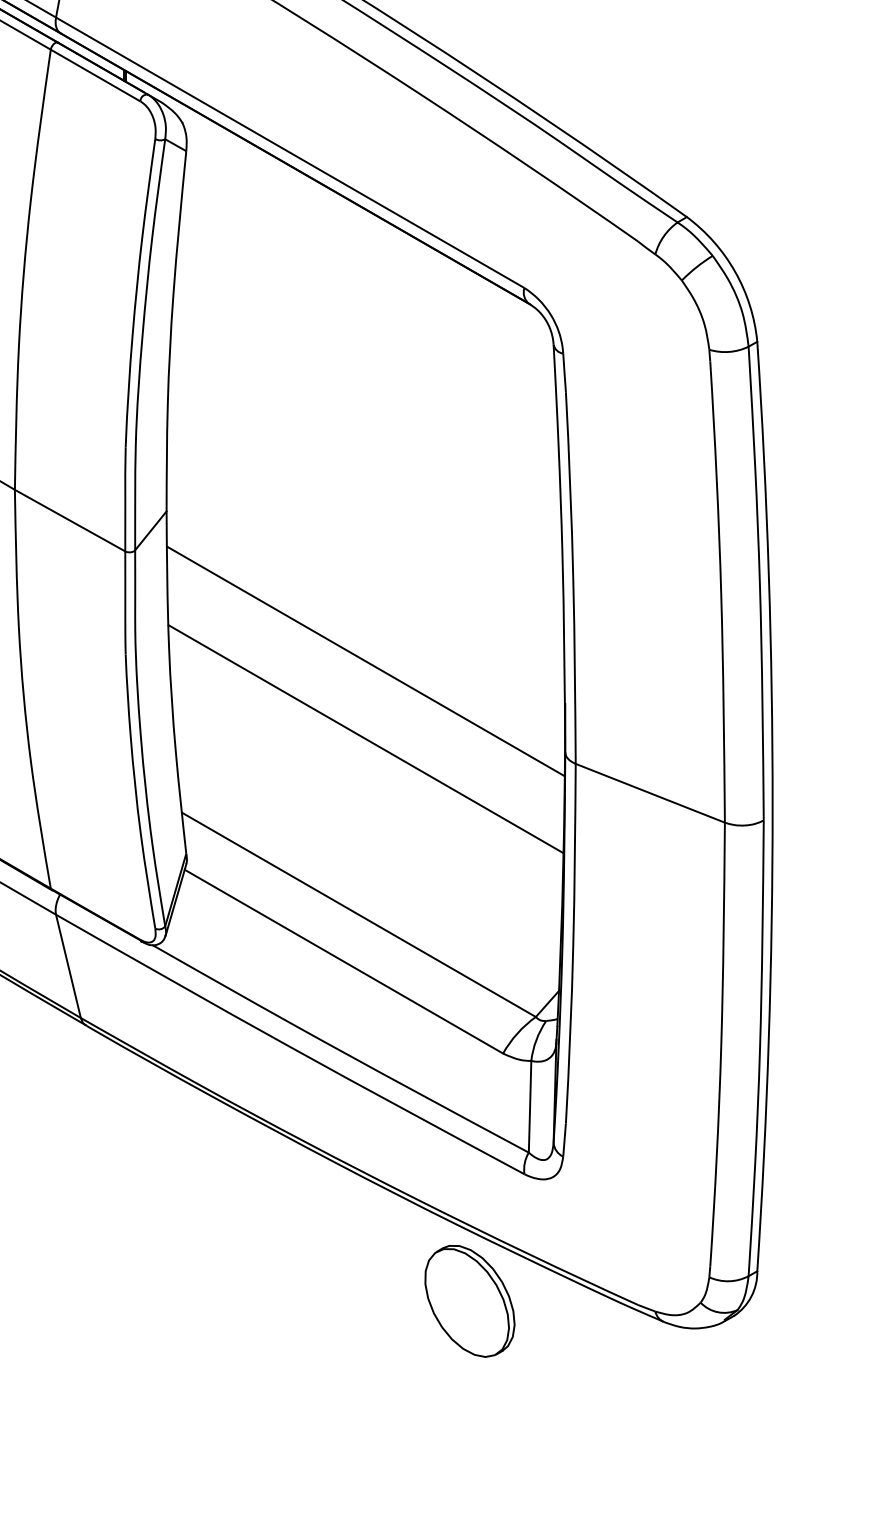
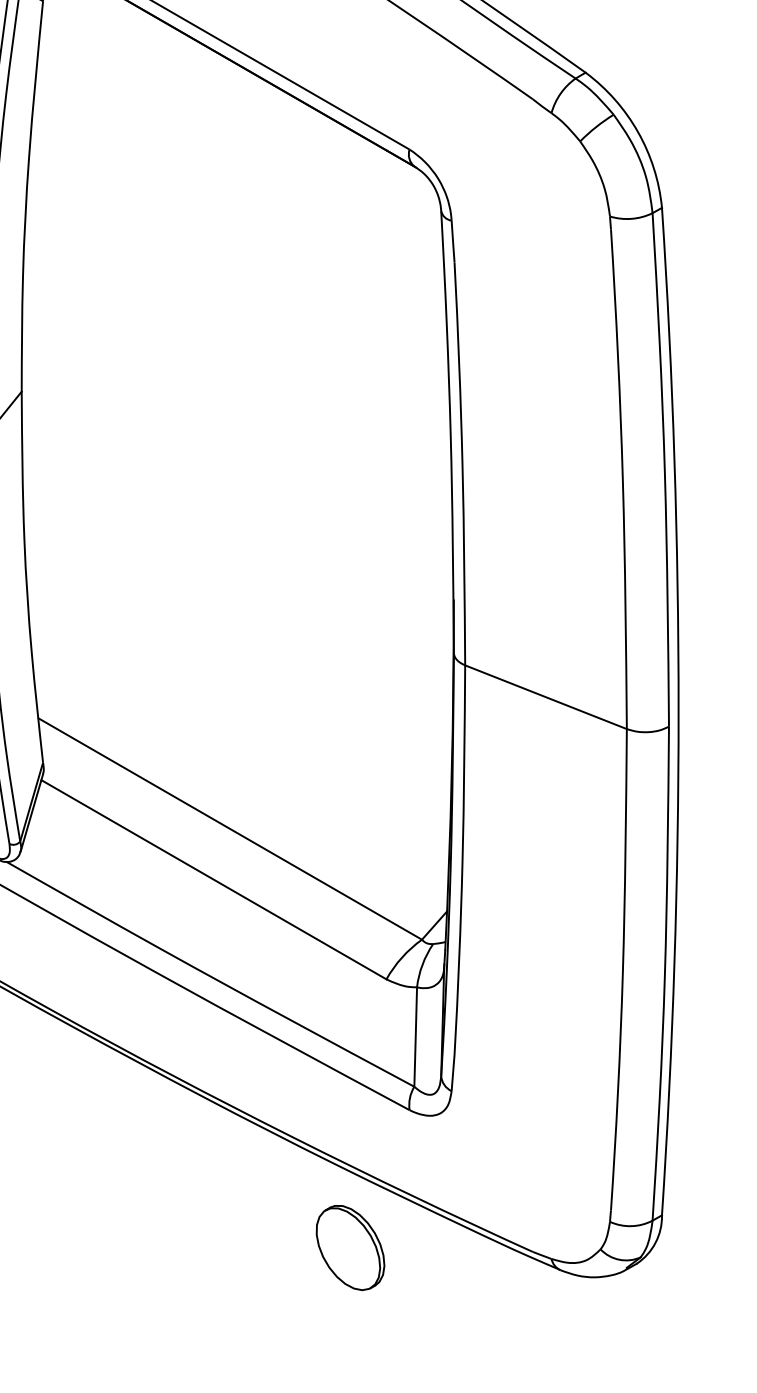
line: (365, 661) -> (237, 554), removed
line: (365, 739) -> (237, 638), removed
part: (469, 1301) -> (350, 1248), size x0.7

